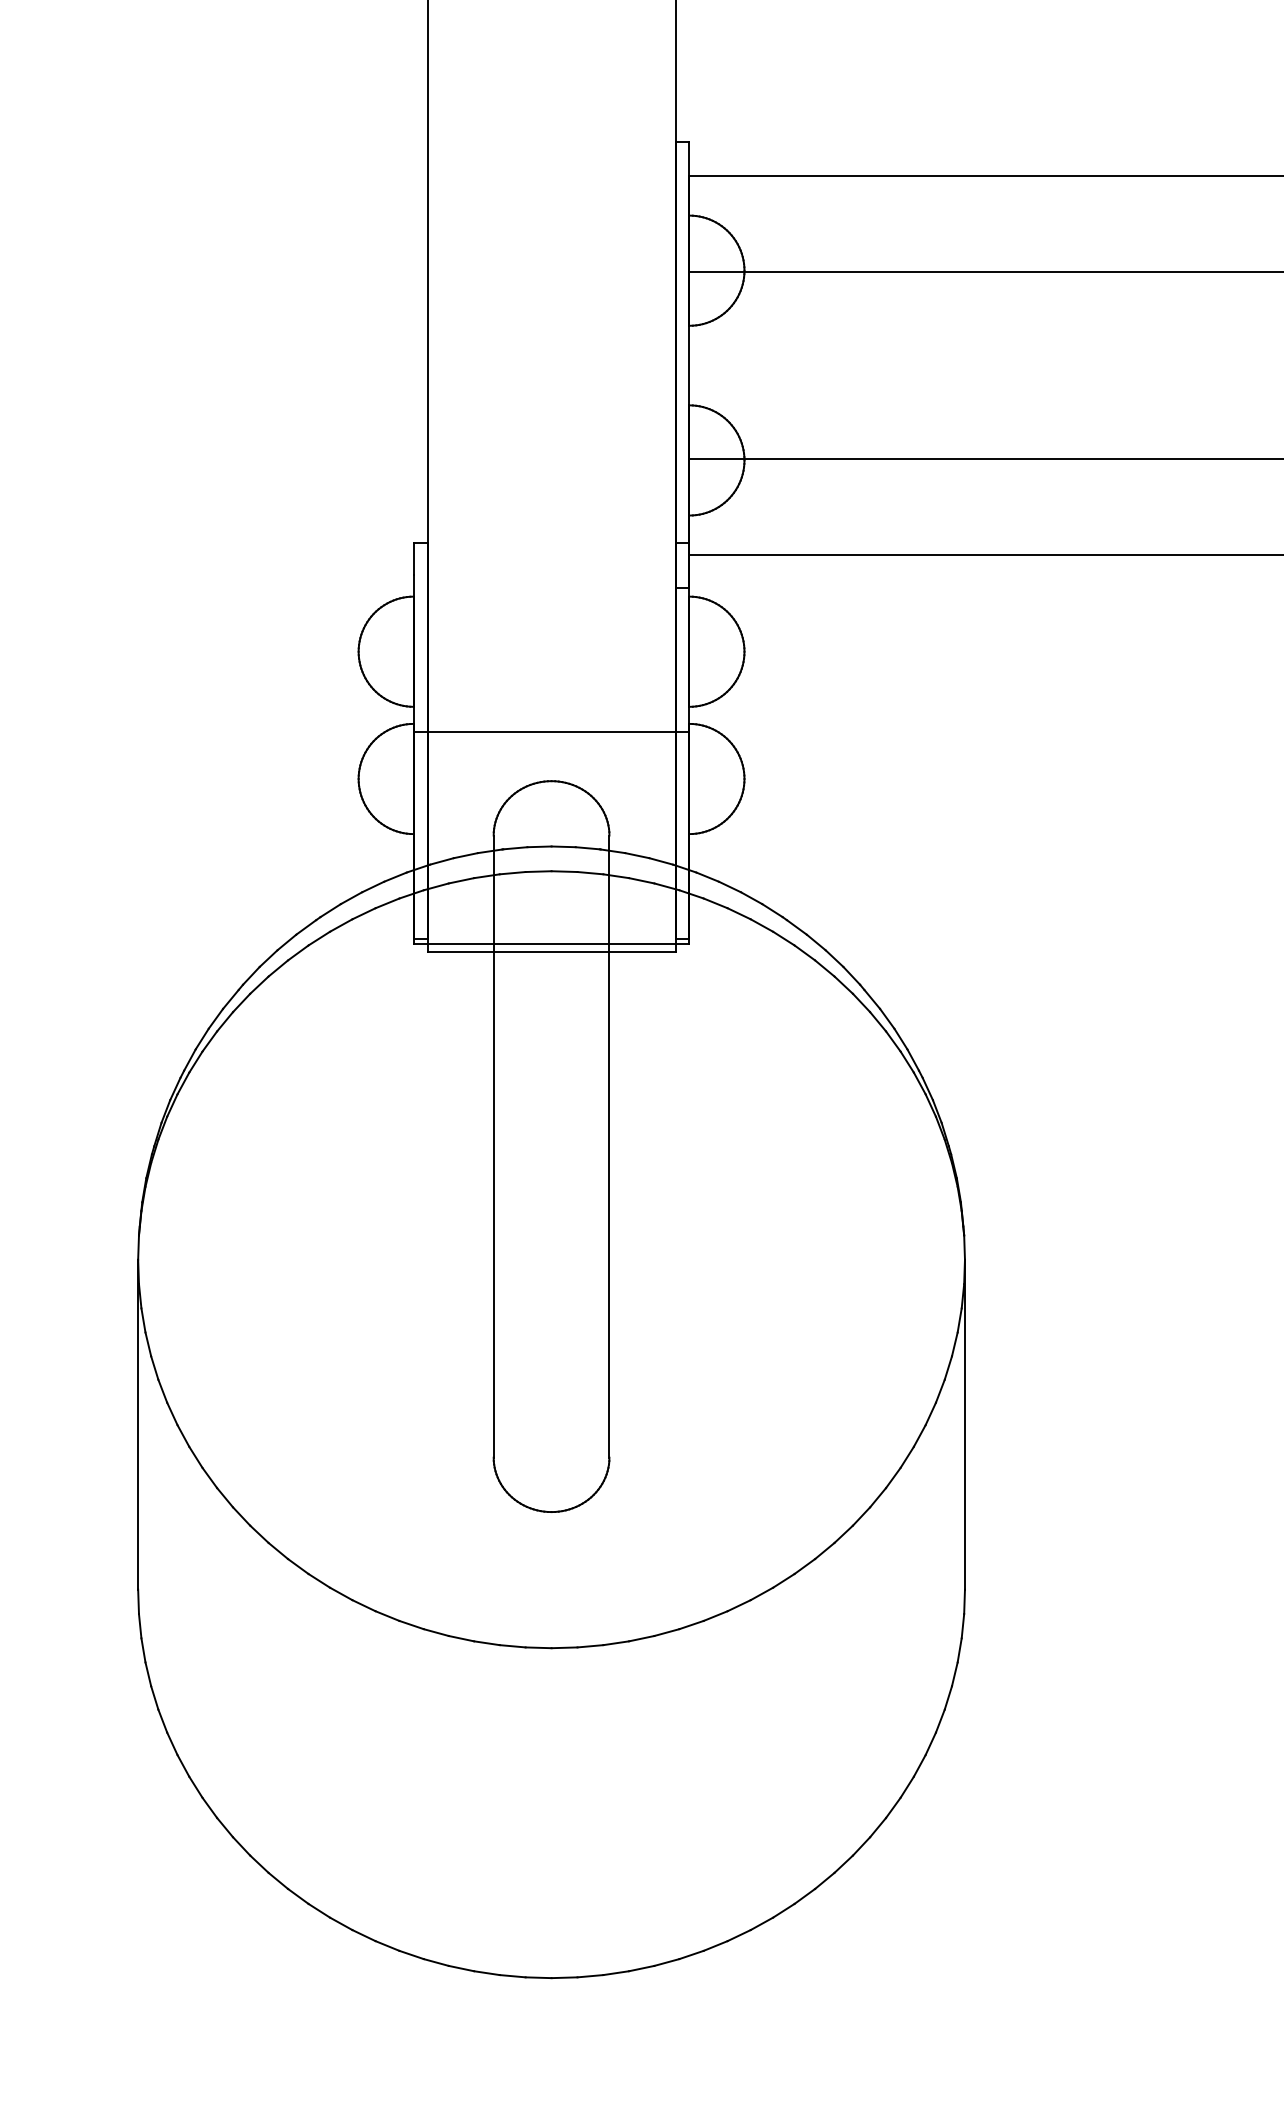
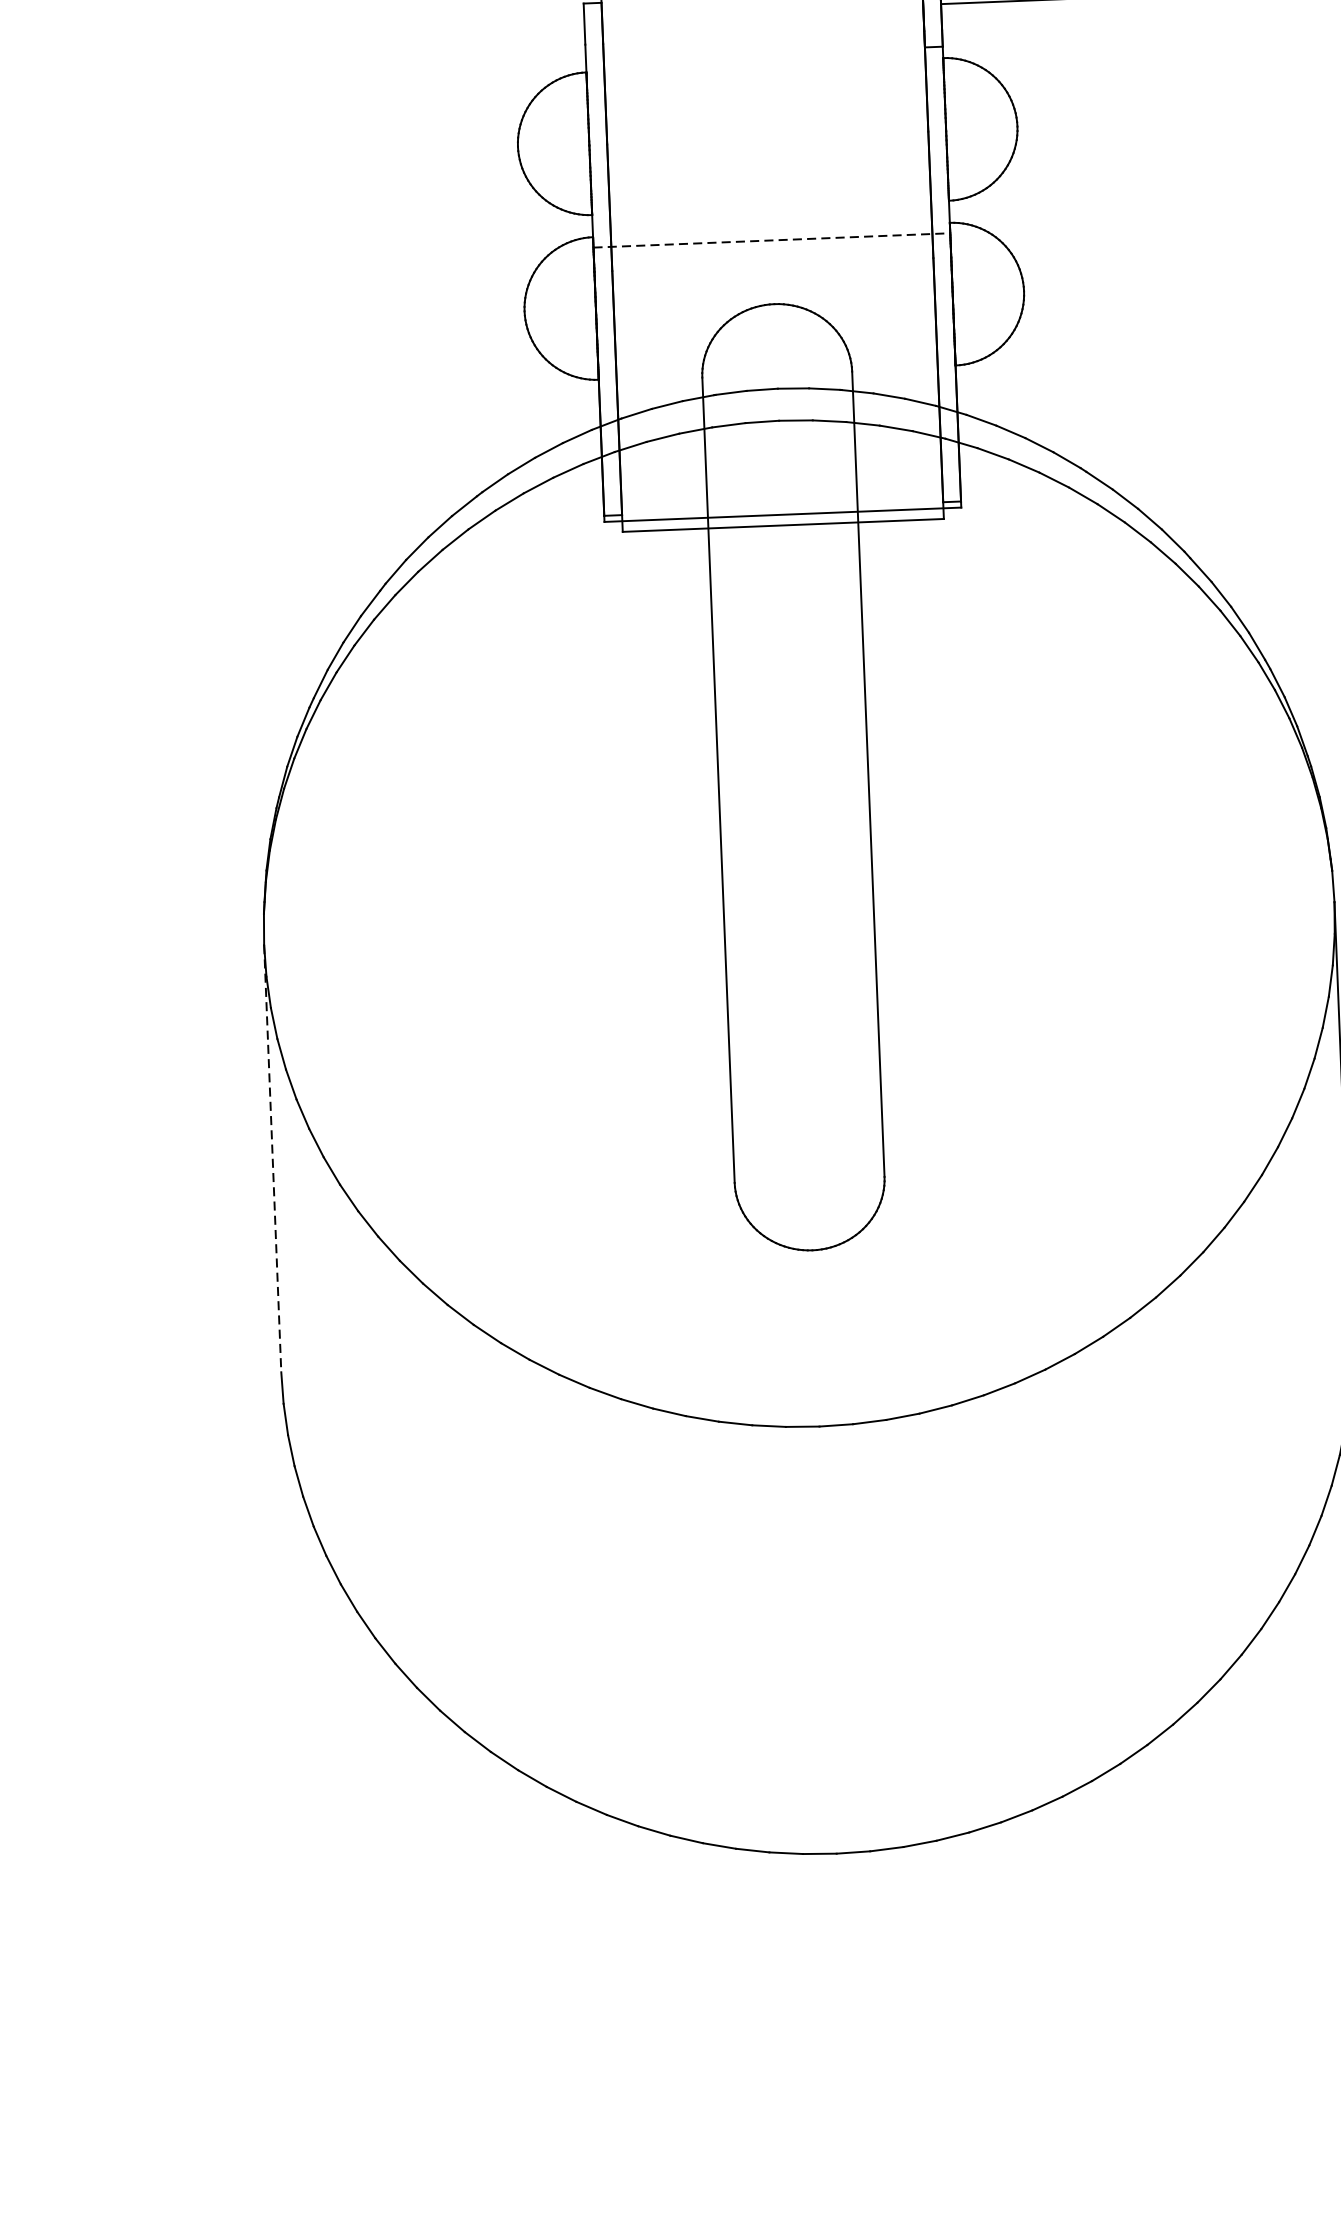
line: (551, 731) -> (771, 239), solid -> dashed
line: (138, 1424) -> (273, 1158), solid -> dashed

